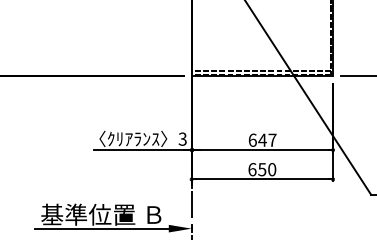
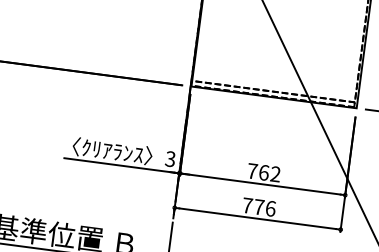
text: (262, 139) -> (264, 171), 647 -> 762
text: (262, 169) -> (259, 207), 650 -> 776

